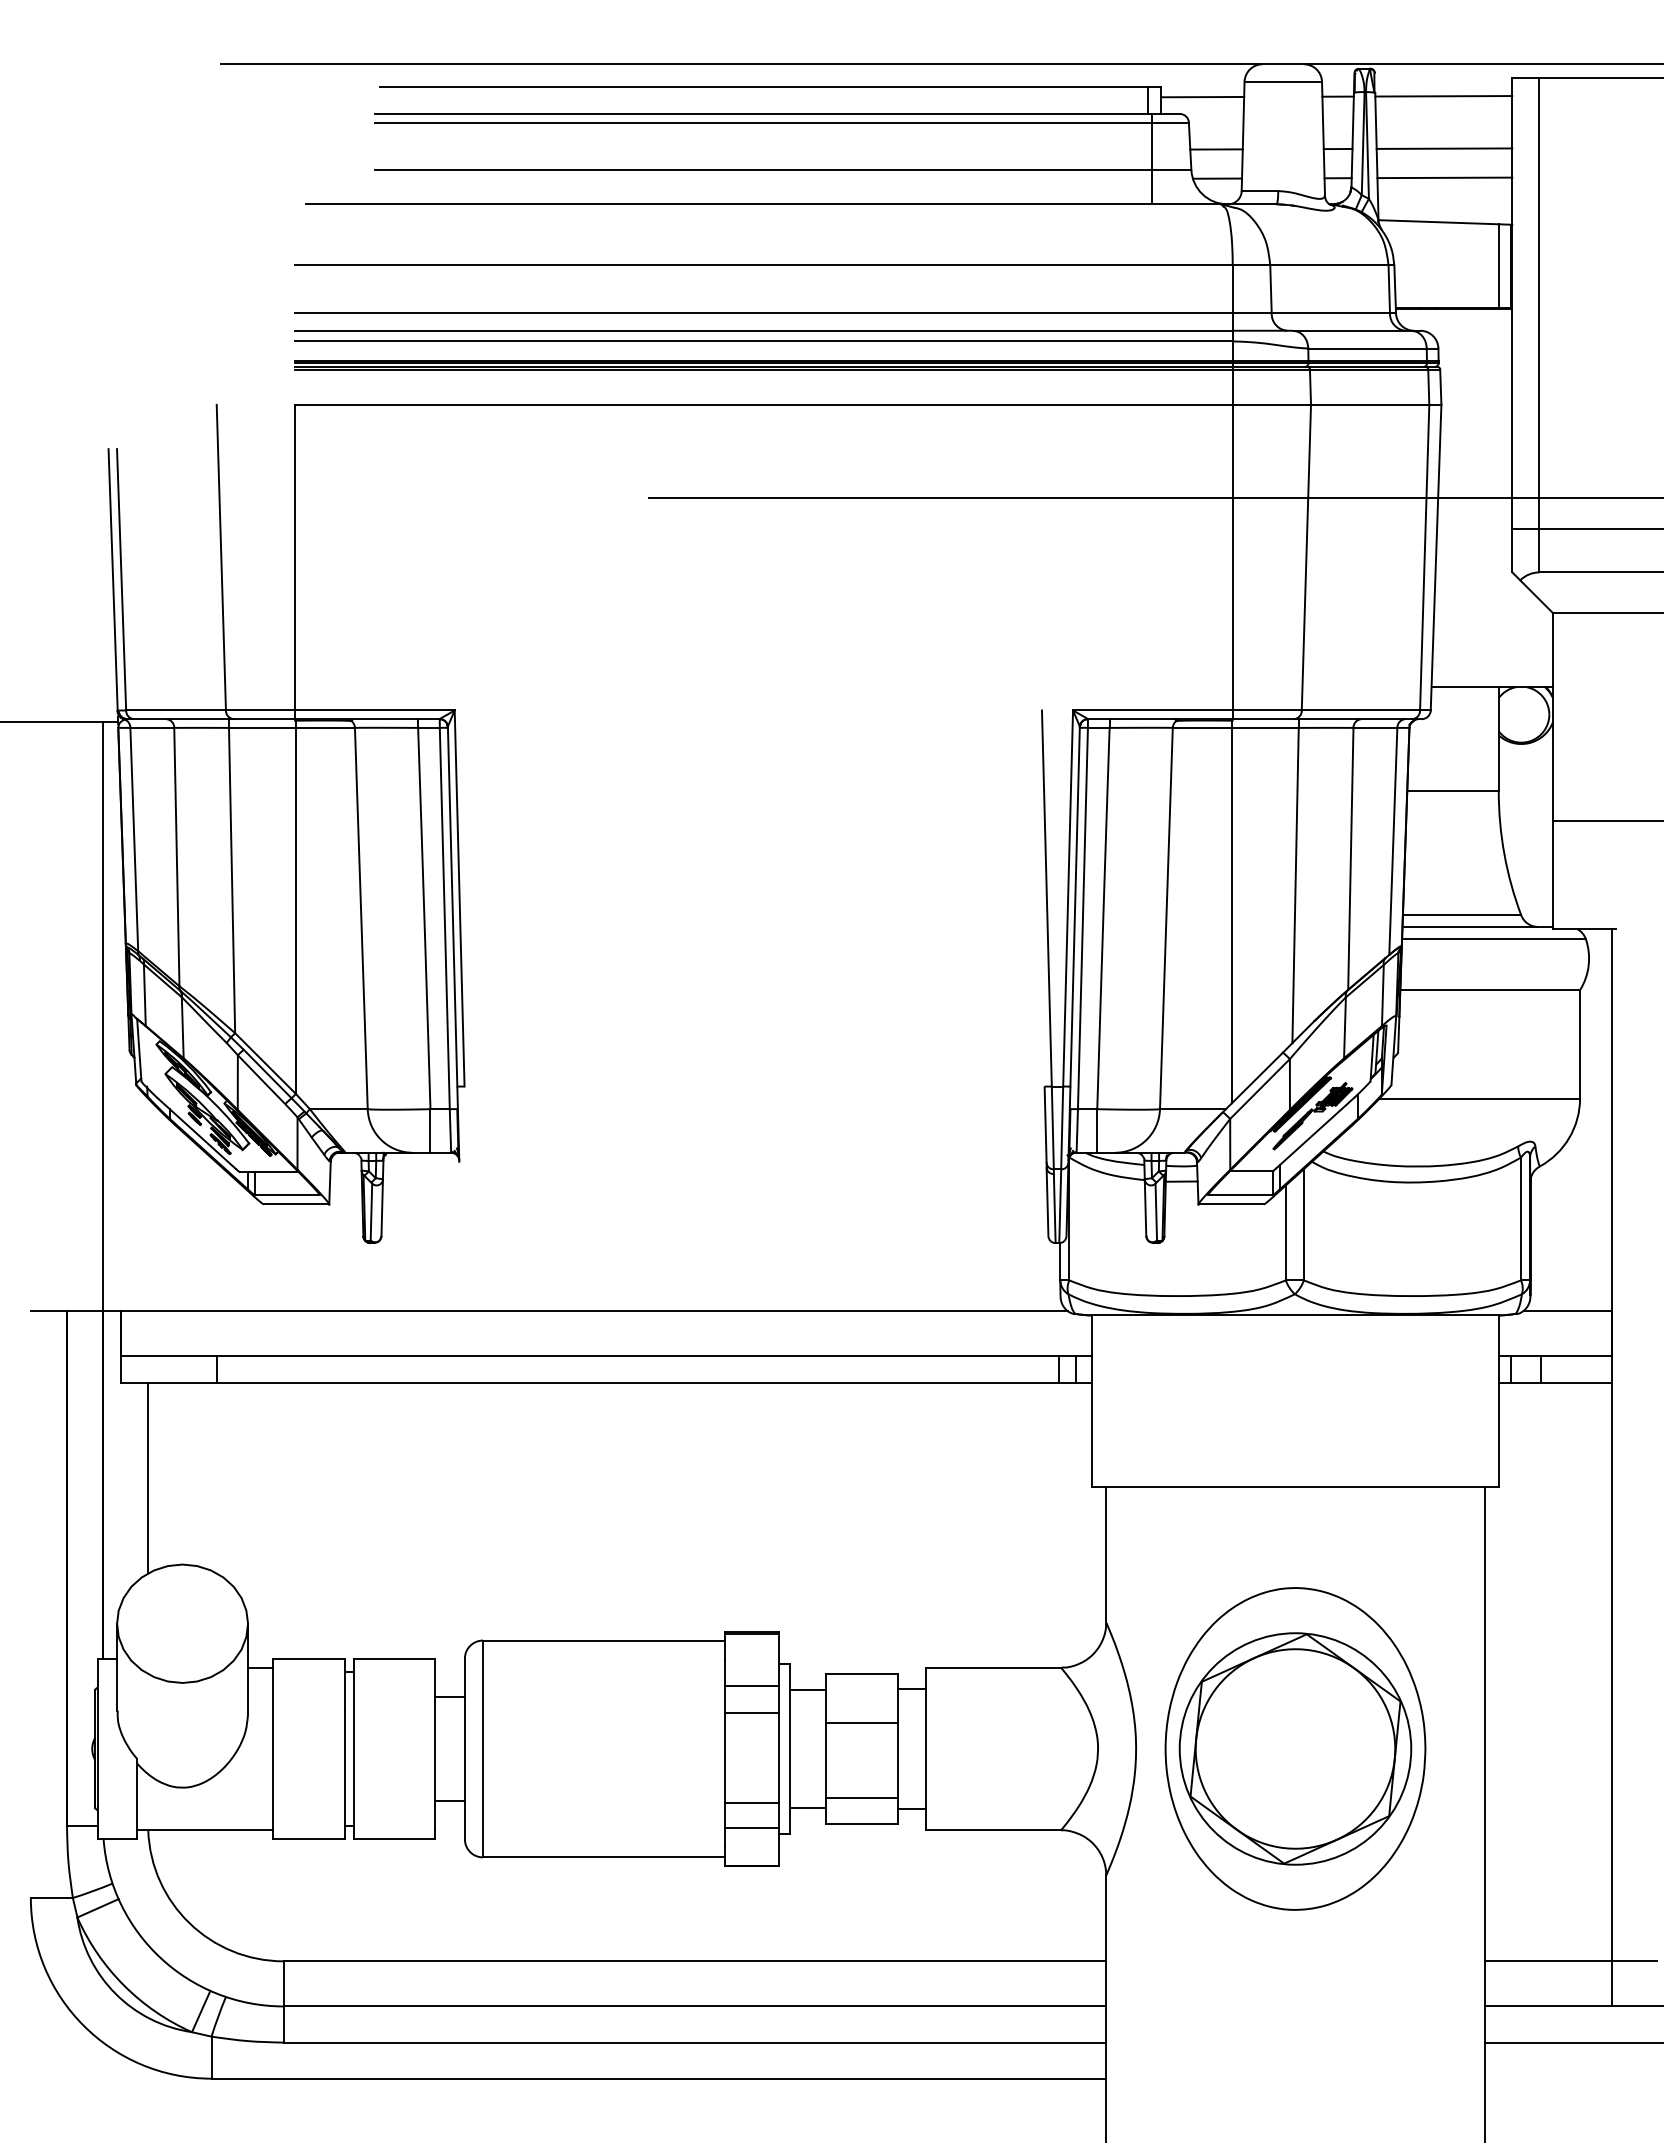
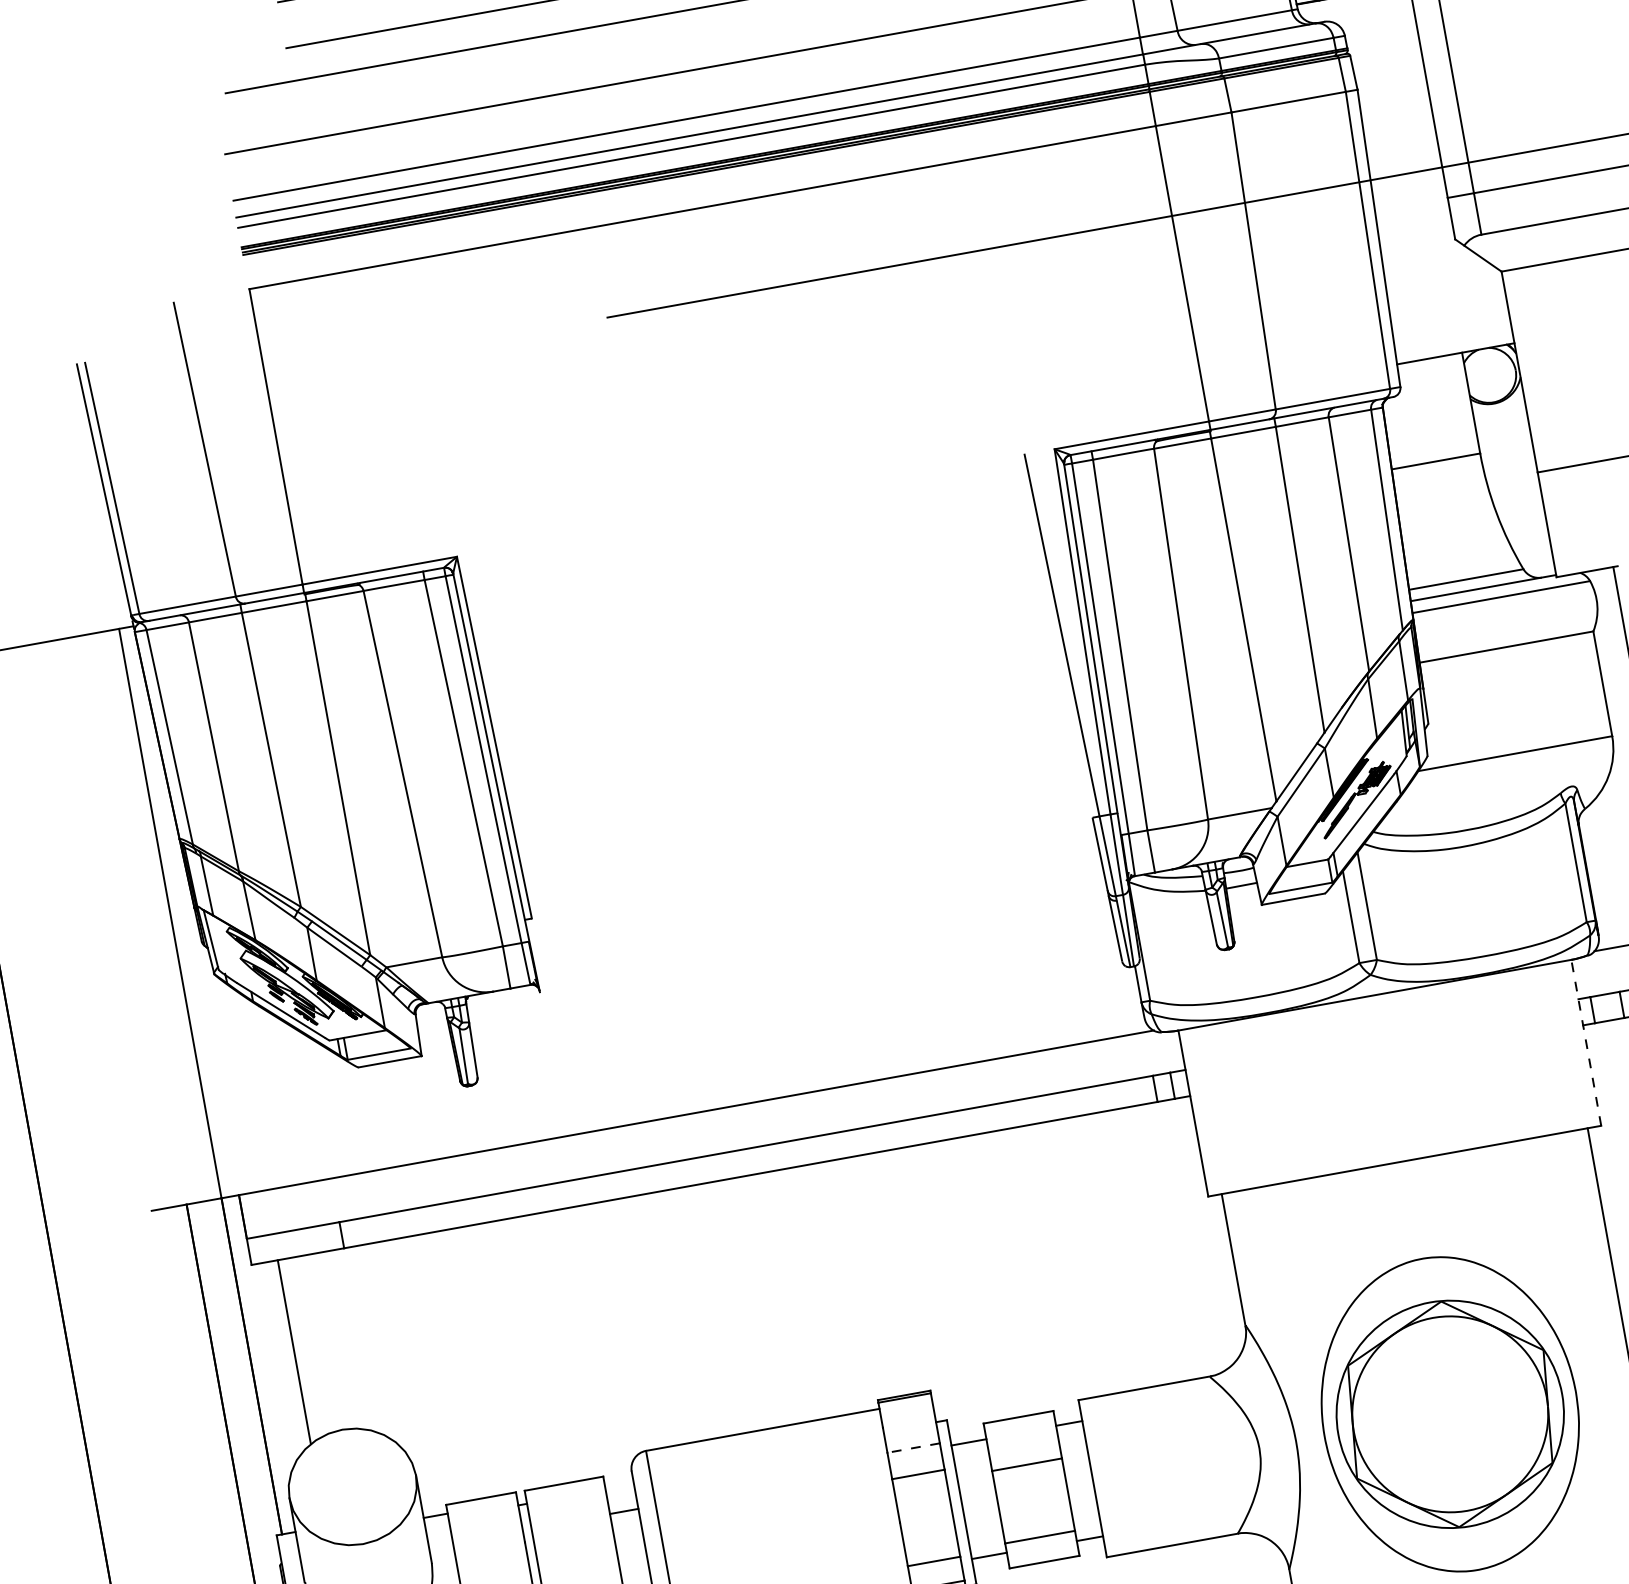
line: (1498, 1401) -> (1586, 1043), solid -> dashed
line: (751, 1685) -> (913, 1447), solid -> dashed

